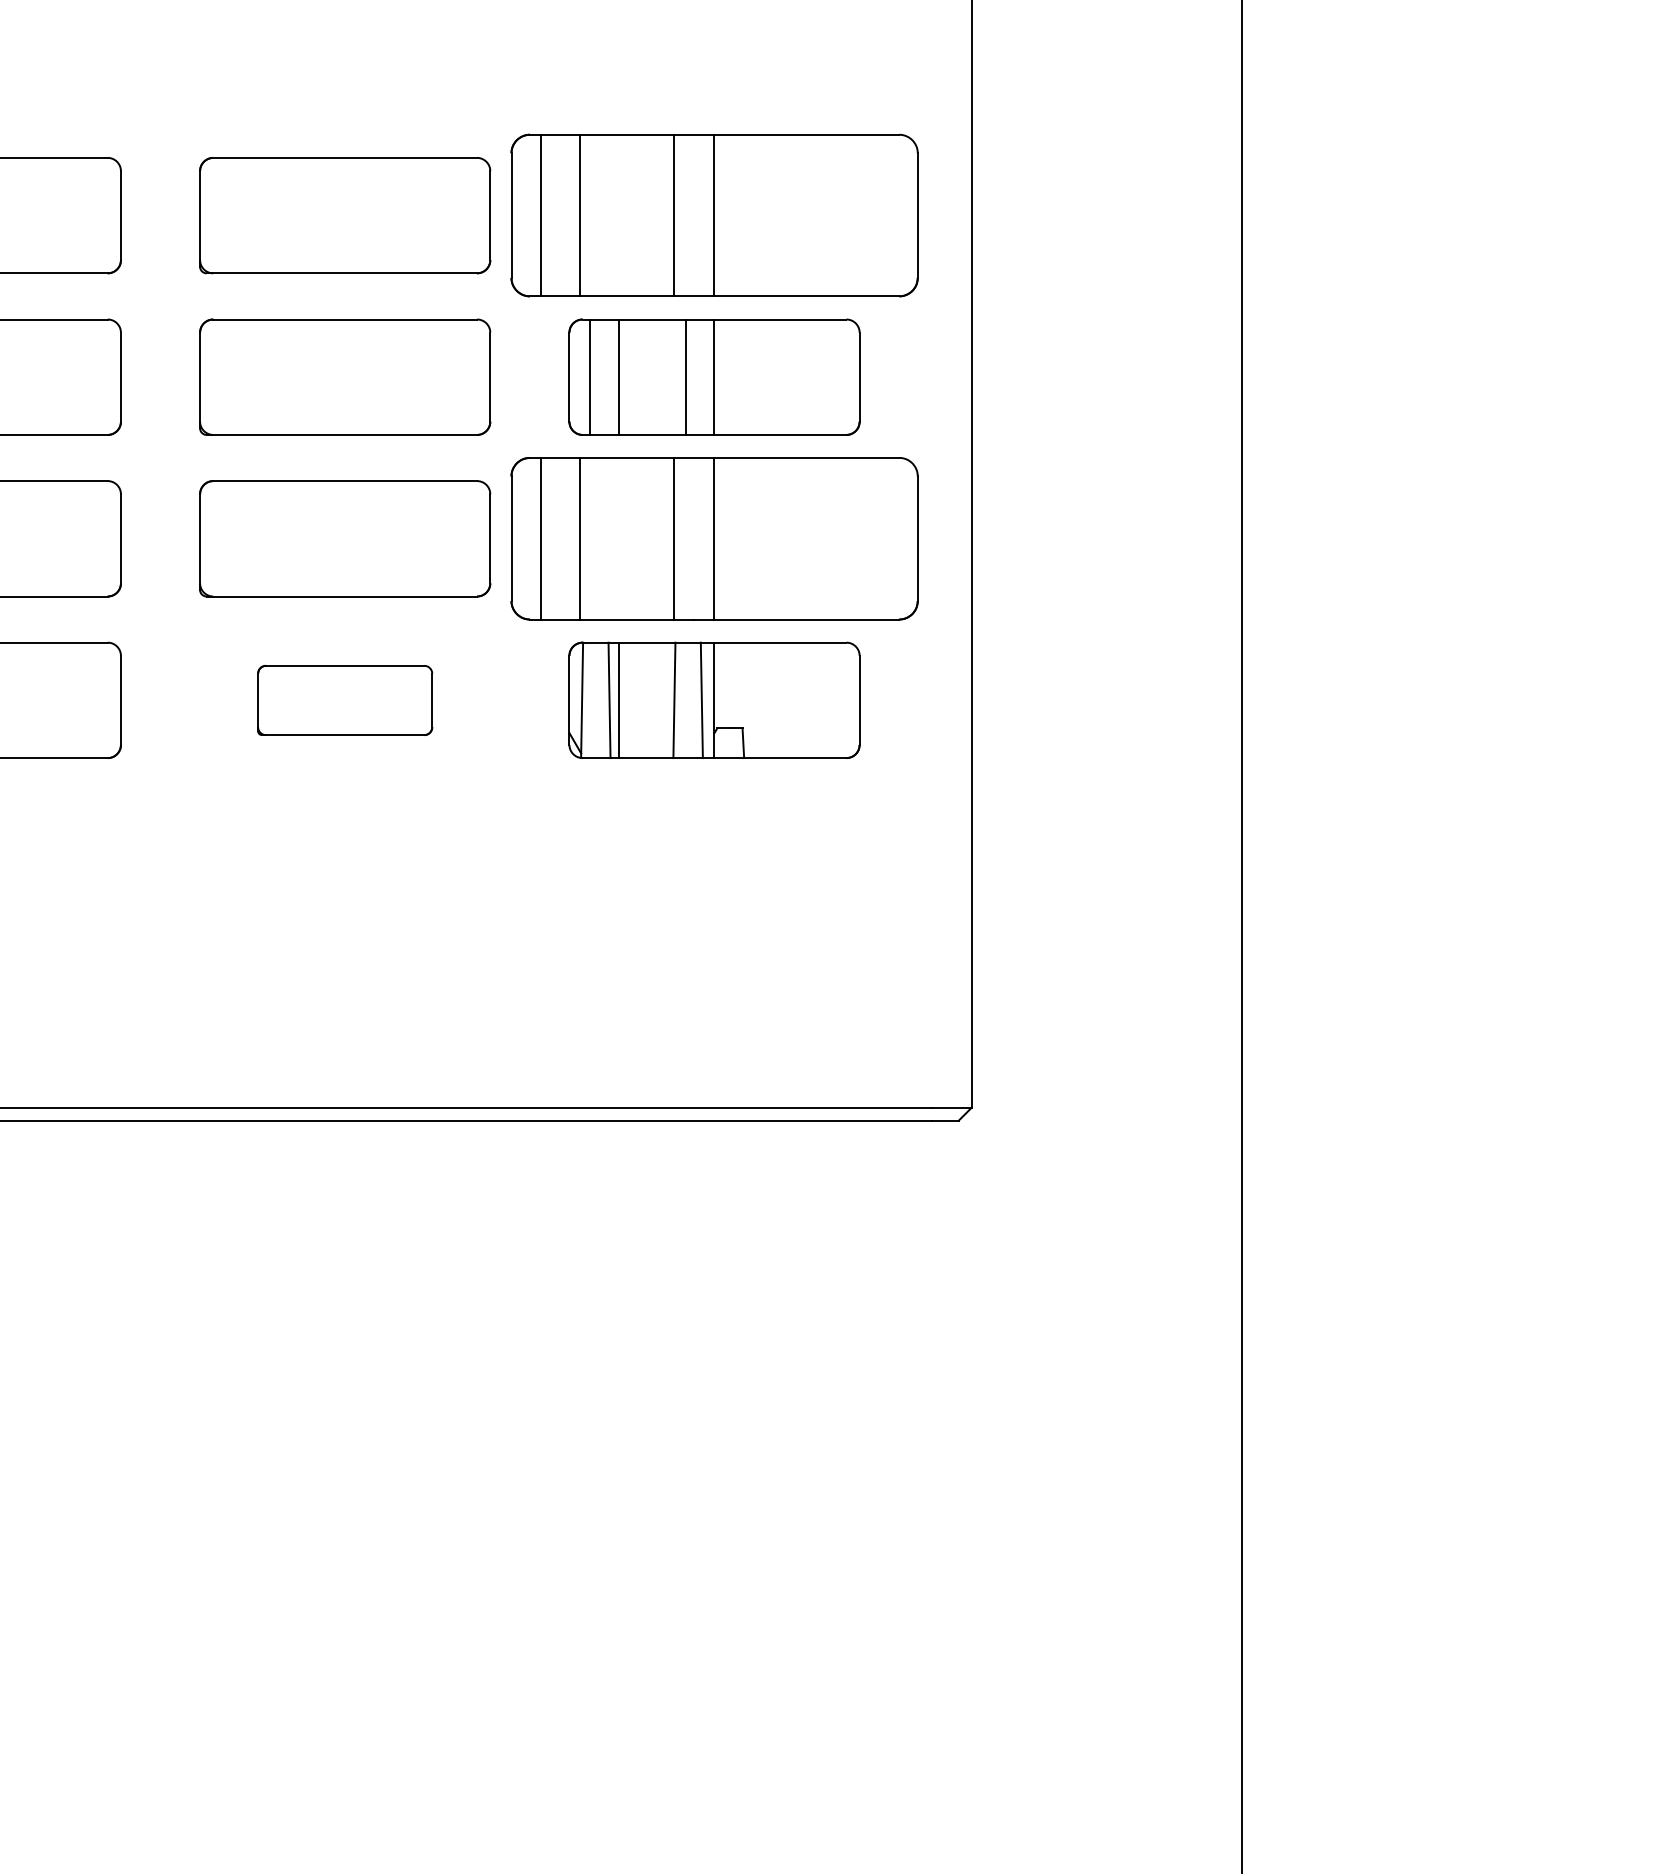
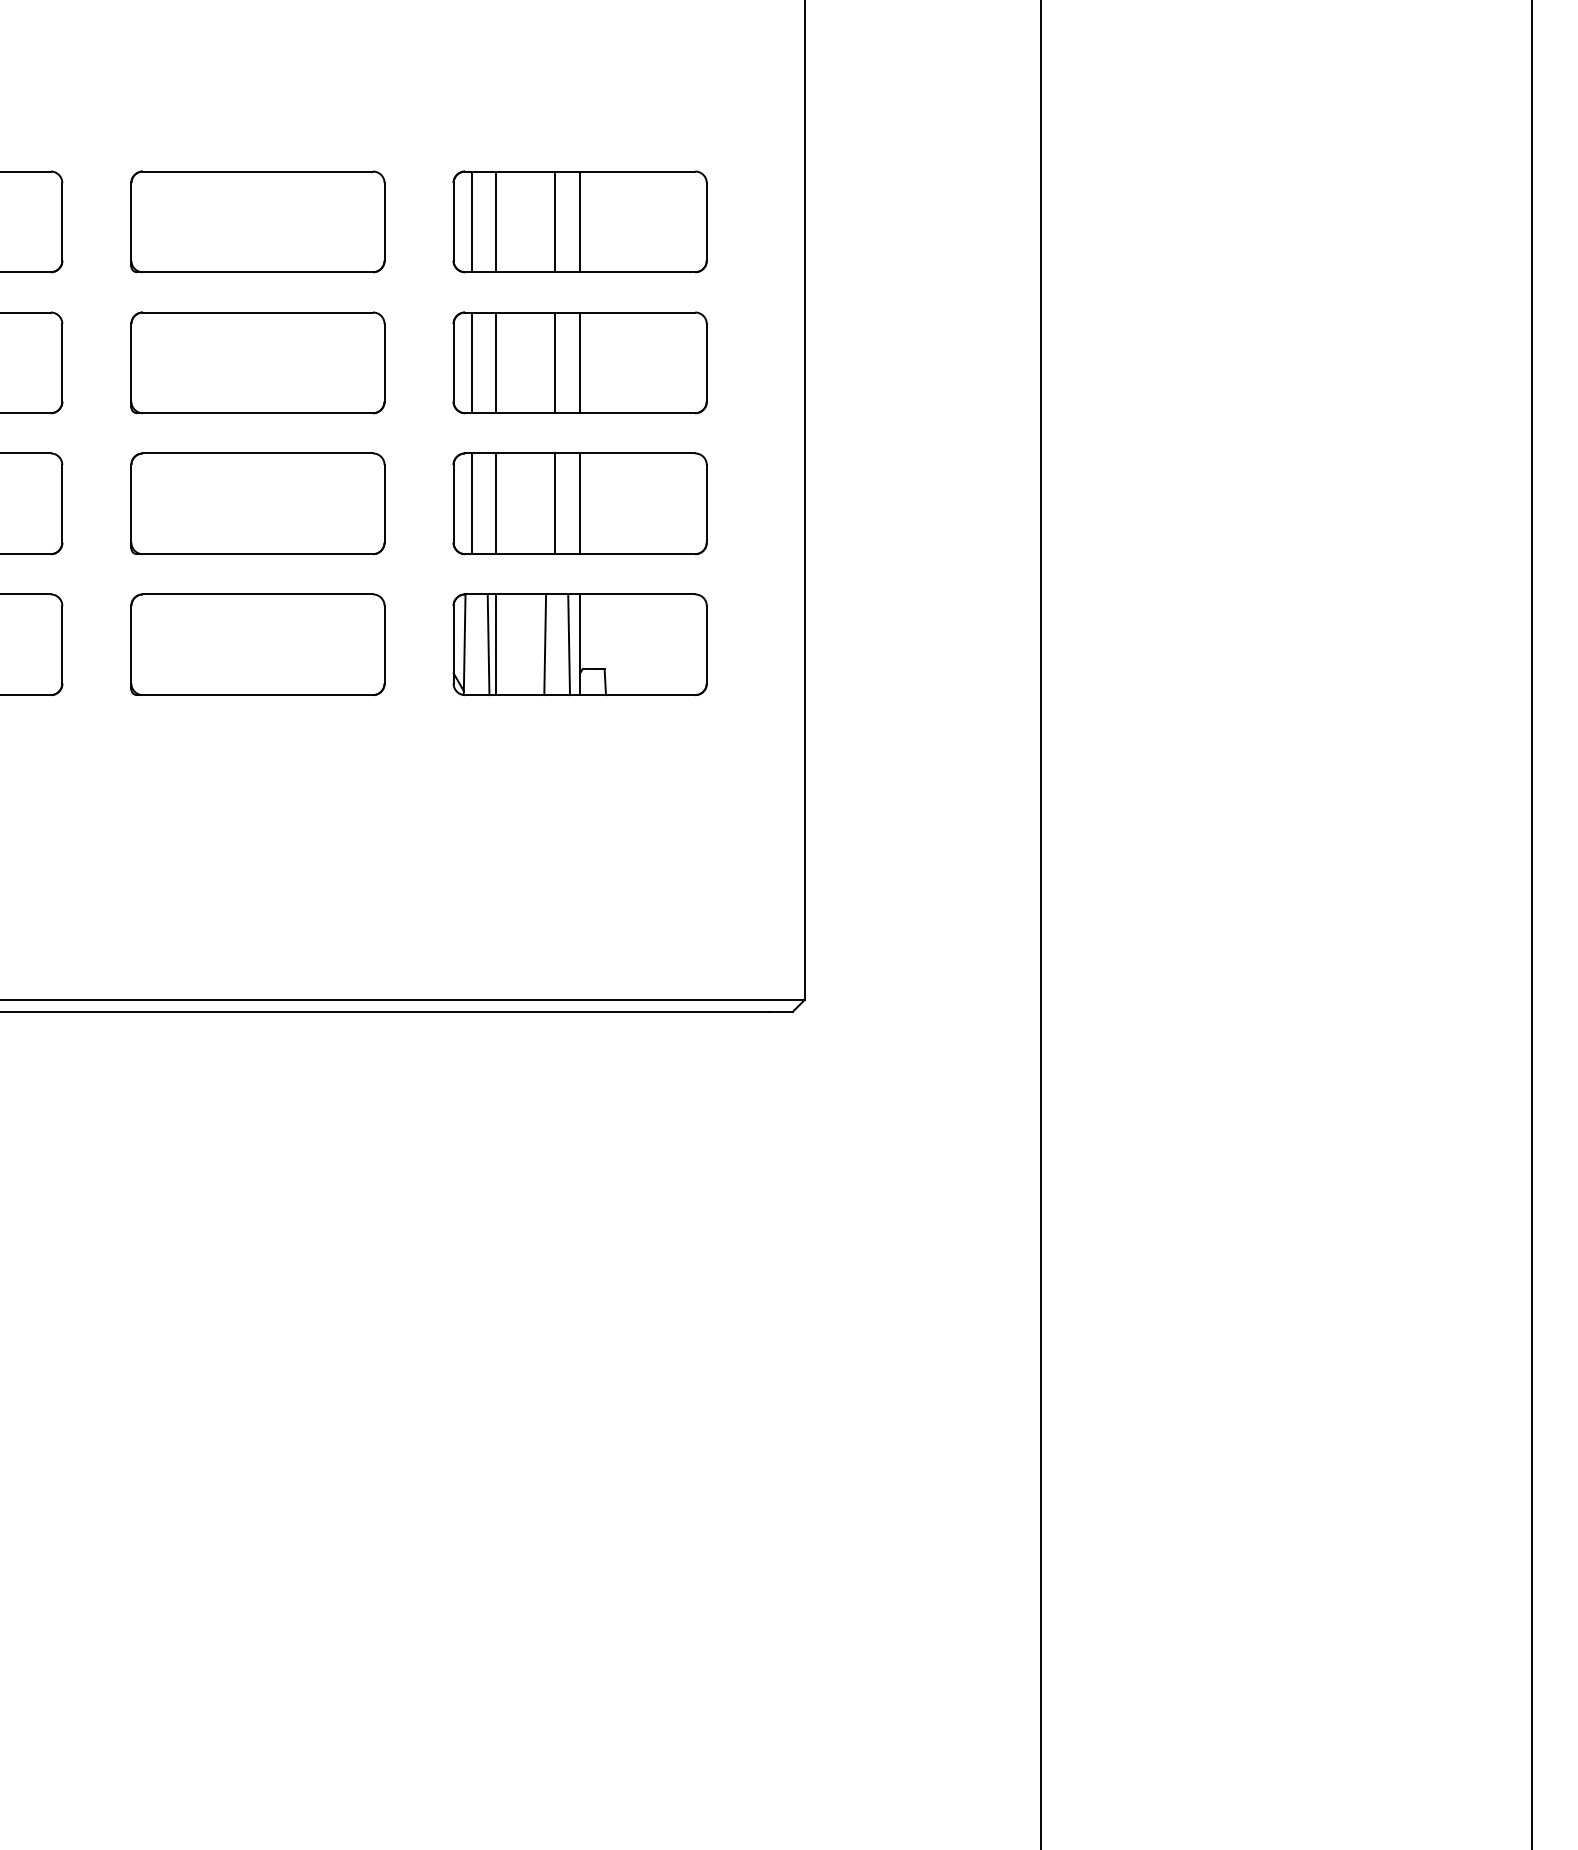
part: (713, 215) -> (579, 221), size x0.71
part: (713, 538) -> (579, 503), size x0.71
part: (344, 700) -> (257, 644), size x1.67

